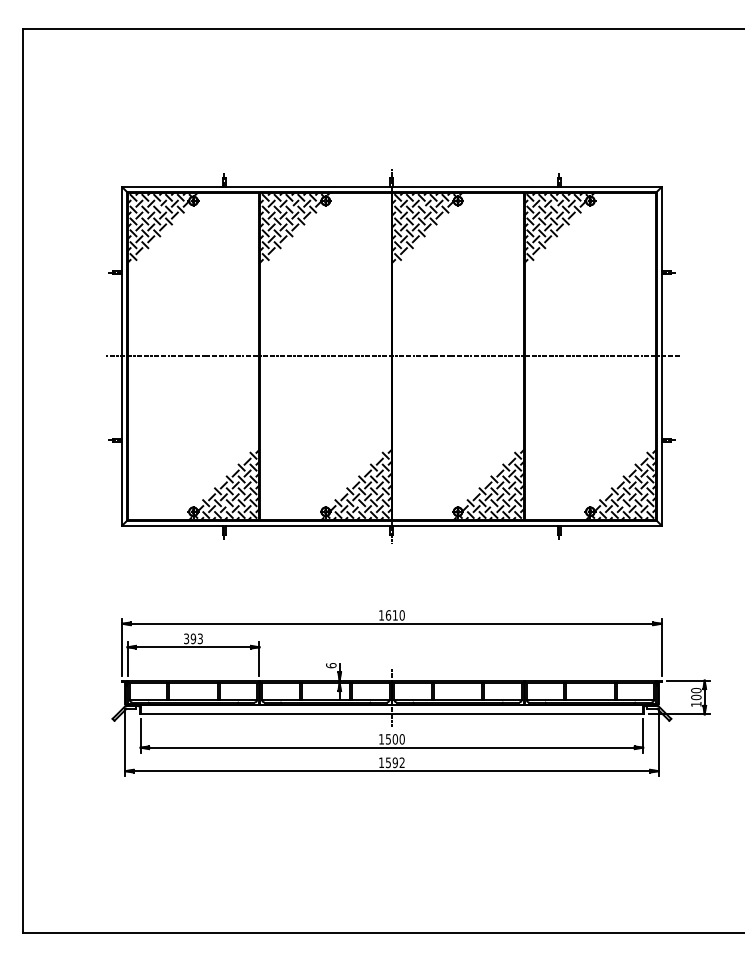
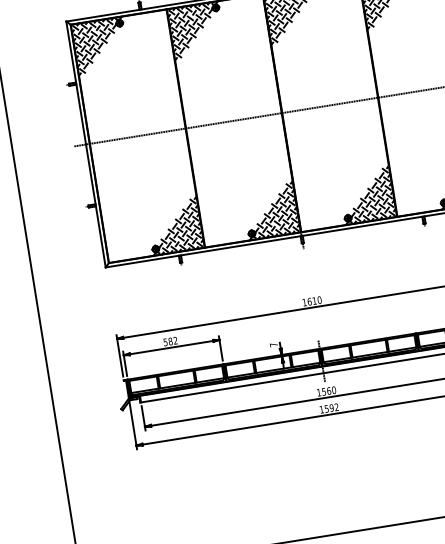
text: (193, 638) -> (170, 341), 393 -> 582
text: (331, 665) -> (274, 344), 6 -> 7
text: (395, 739) -> (329, 391), 1500 -> 1560

